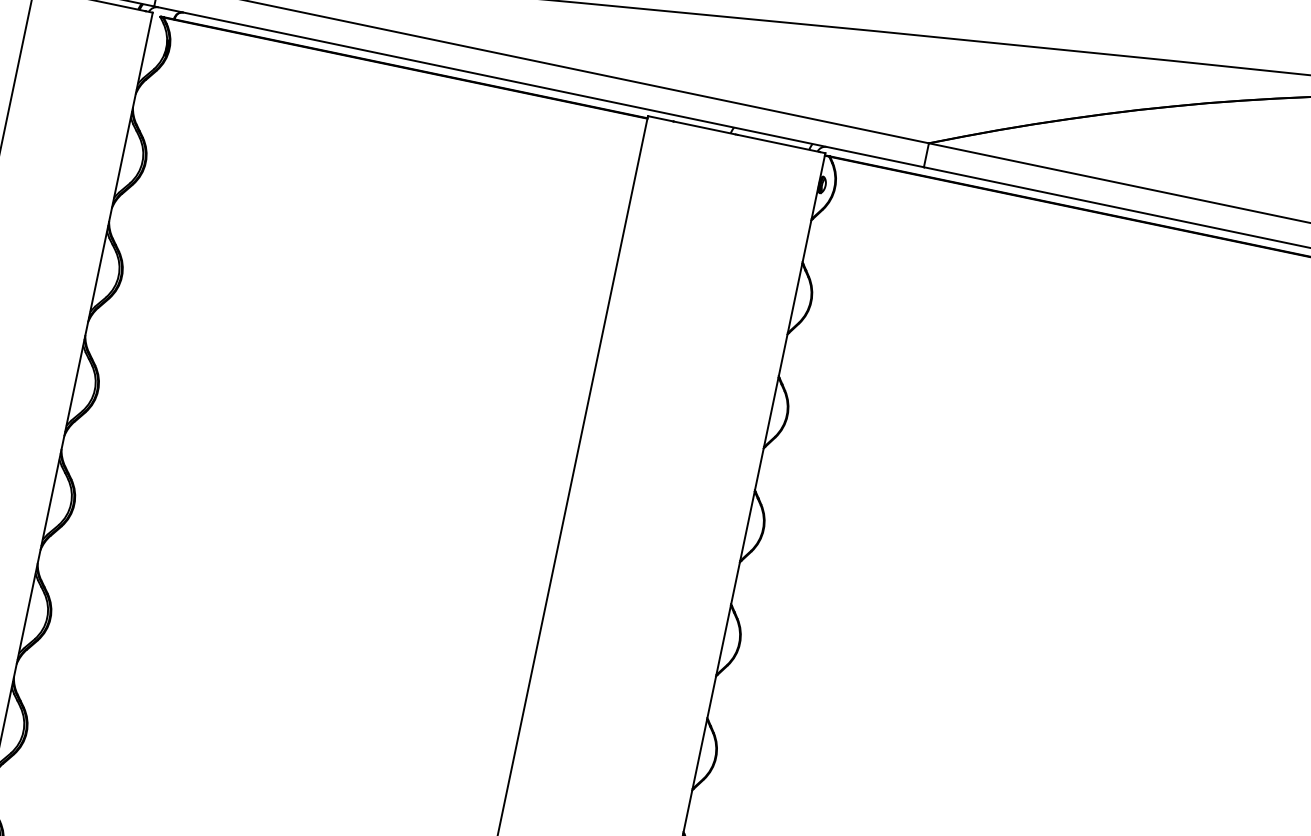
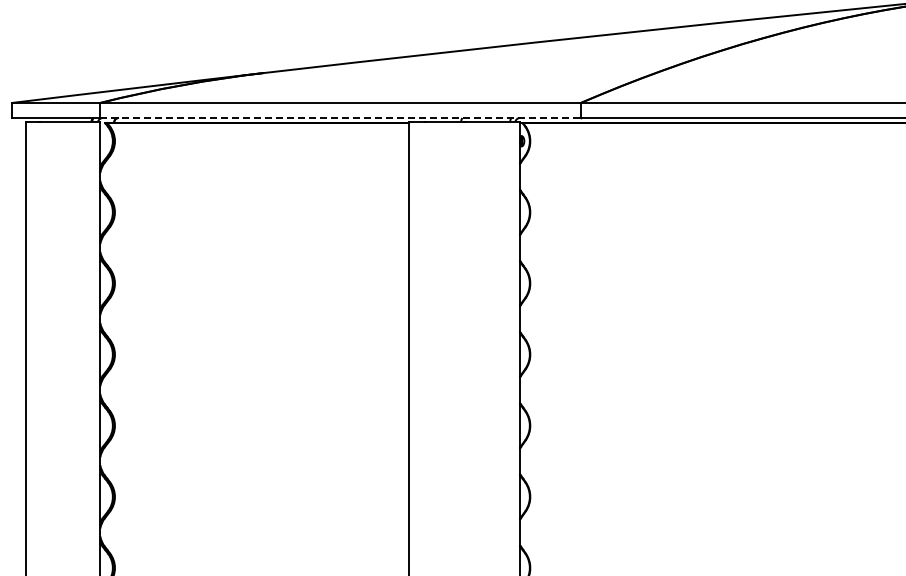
line: (540, 86) -> (341, 117), solid -> dashed

